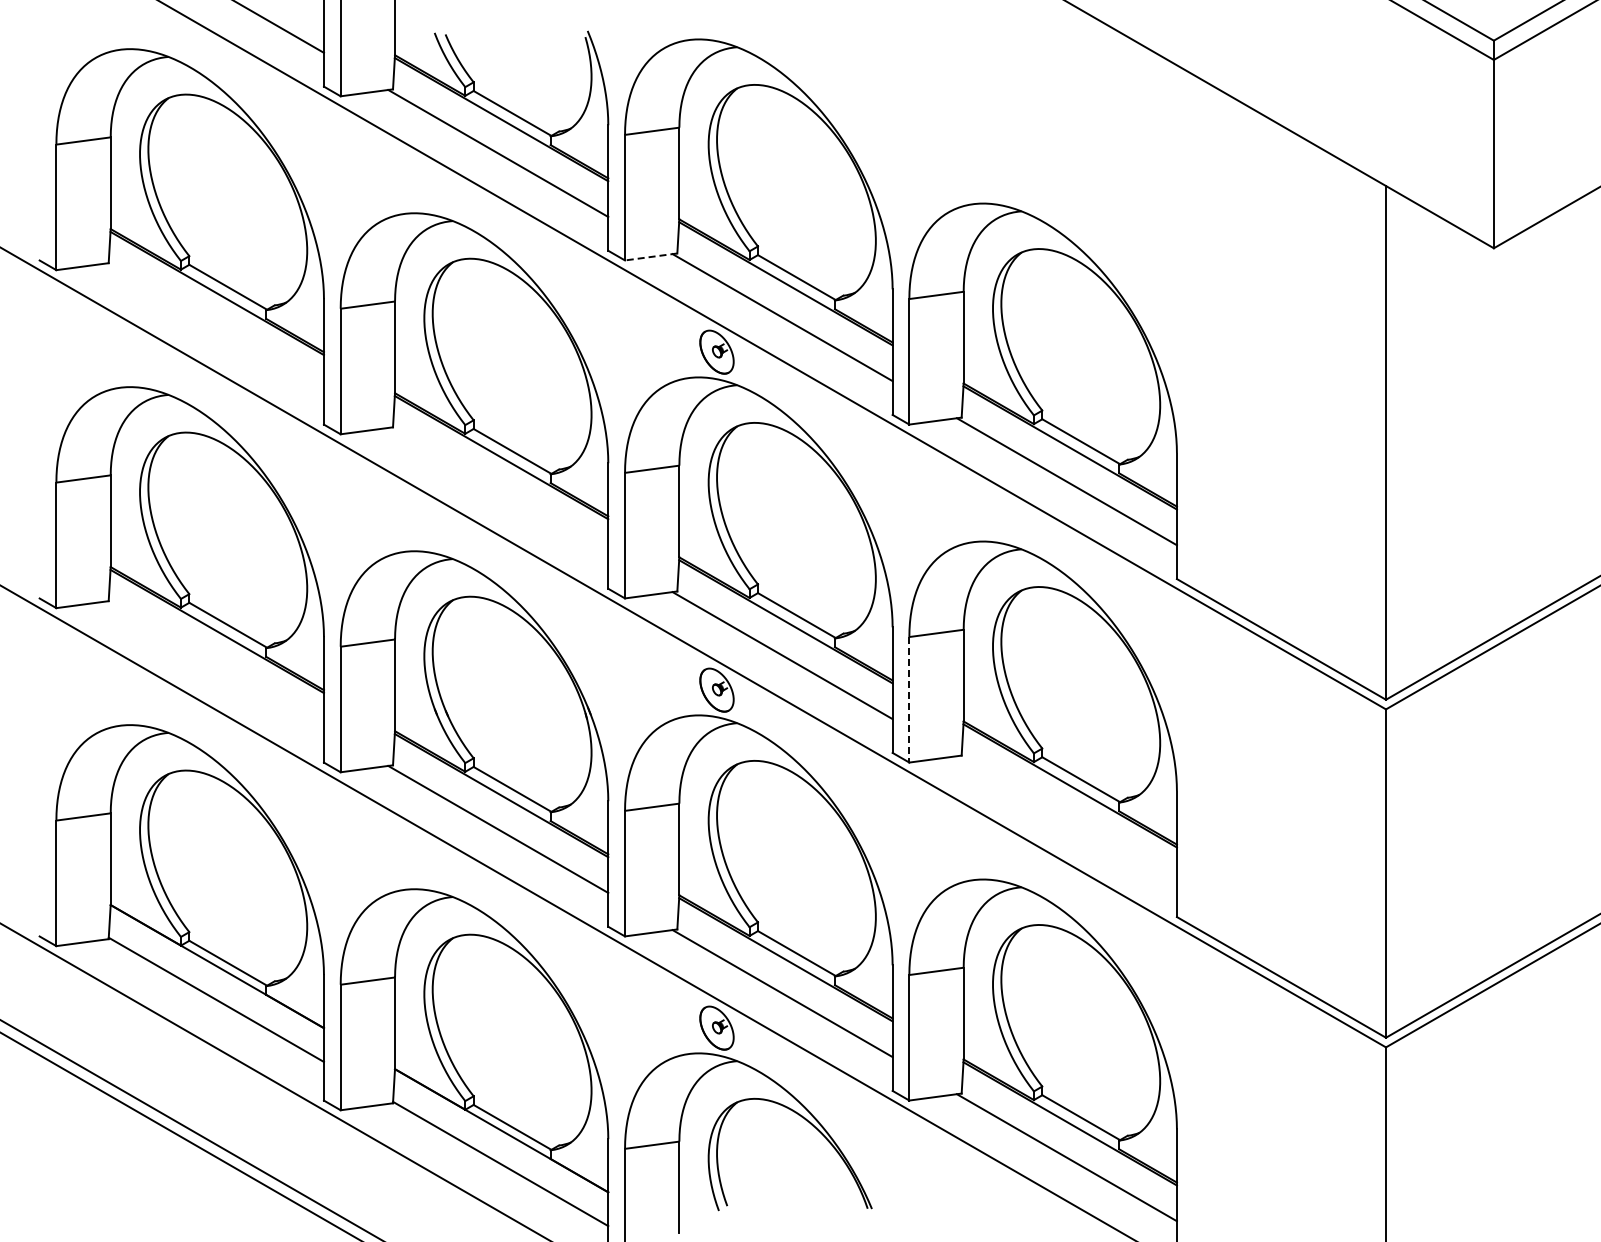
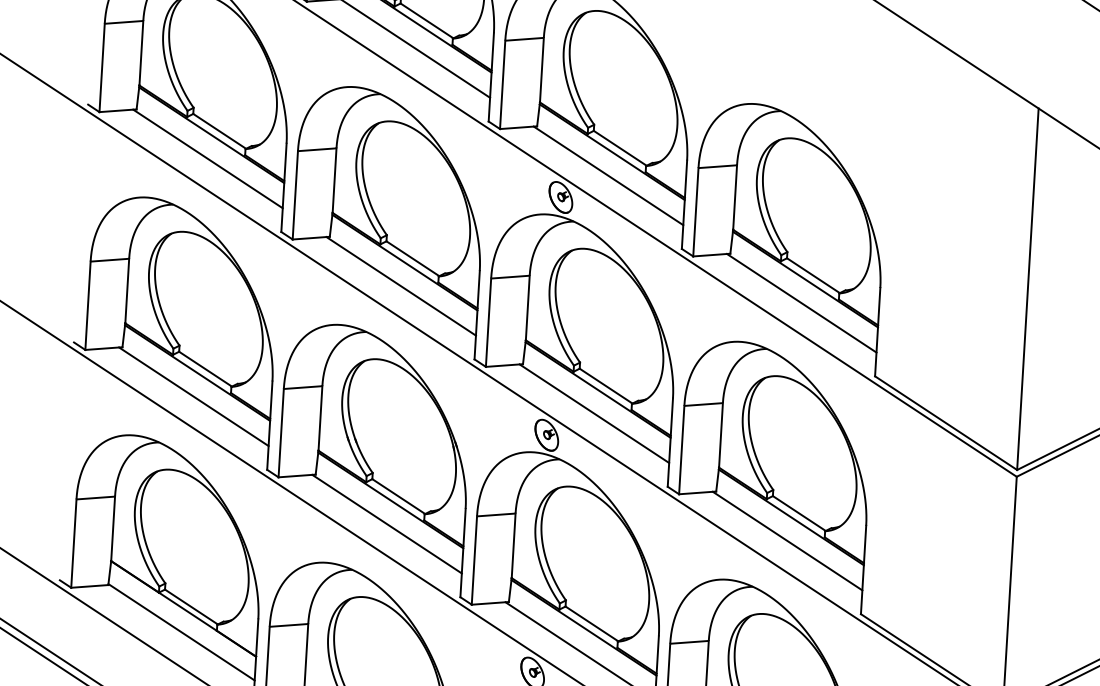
line: (650, 257) -> (518, 128), dashed -> solid
line: (213, 326) -> (207, 158), added
line: (498, 490) -> (401, 285), added
line: (213, 664) -> (193, 396), added
line: (909, 699) -> (681, 449), dashed -> solid
line: (1066, 819) -> (787, 540), added

